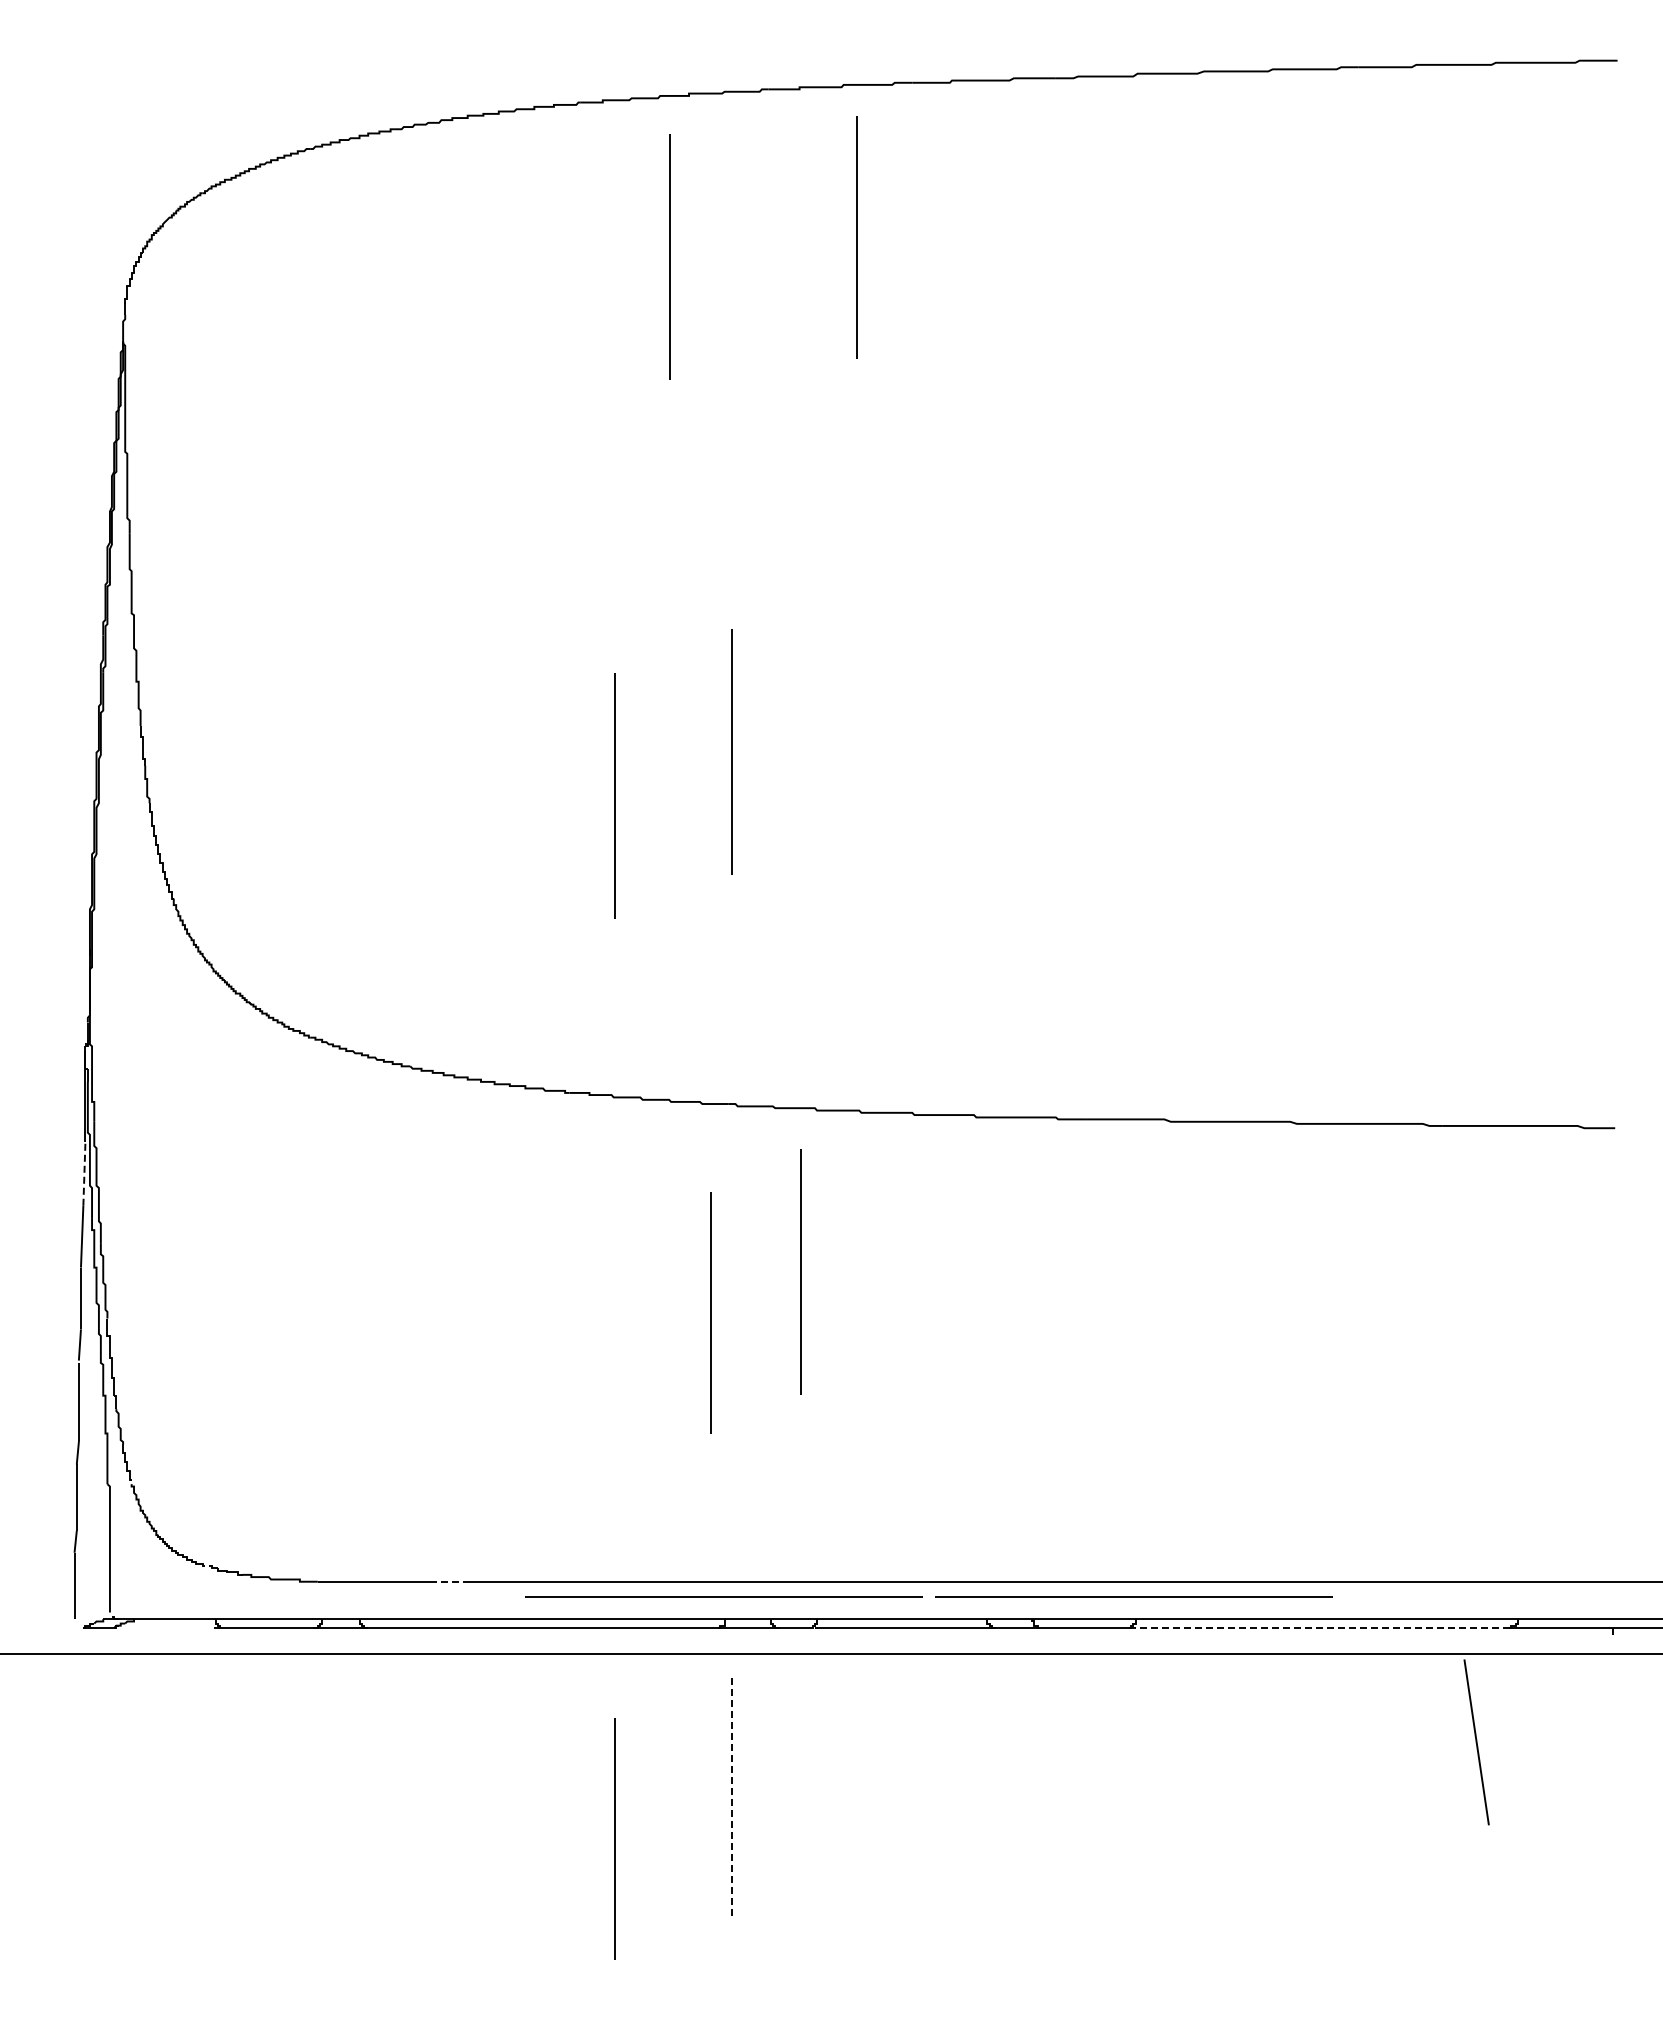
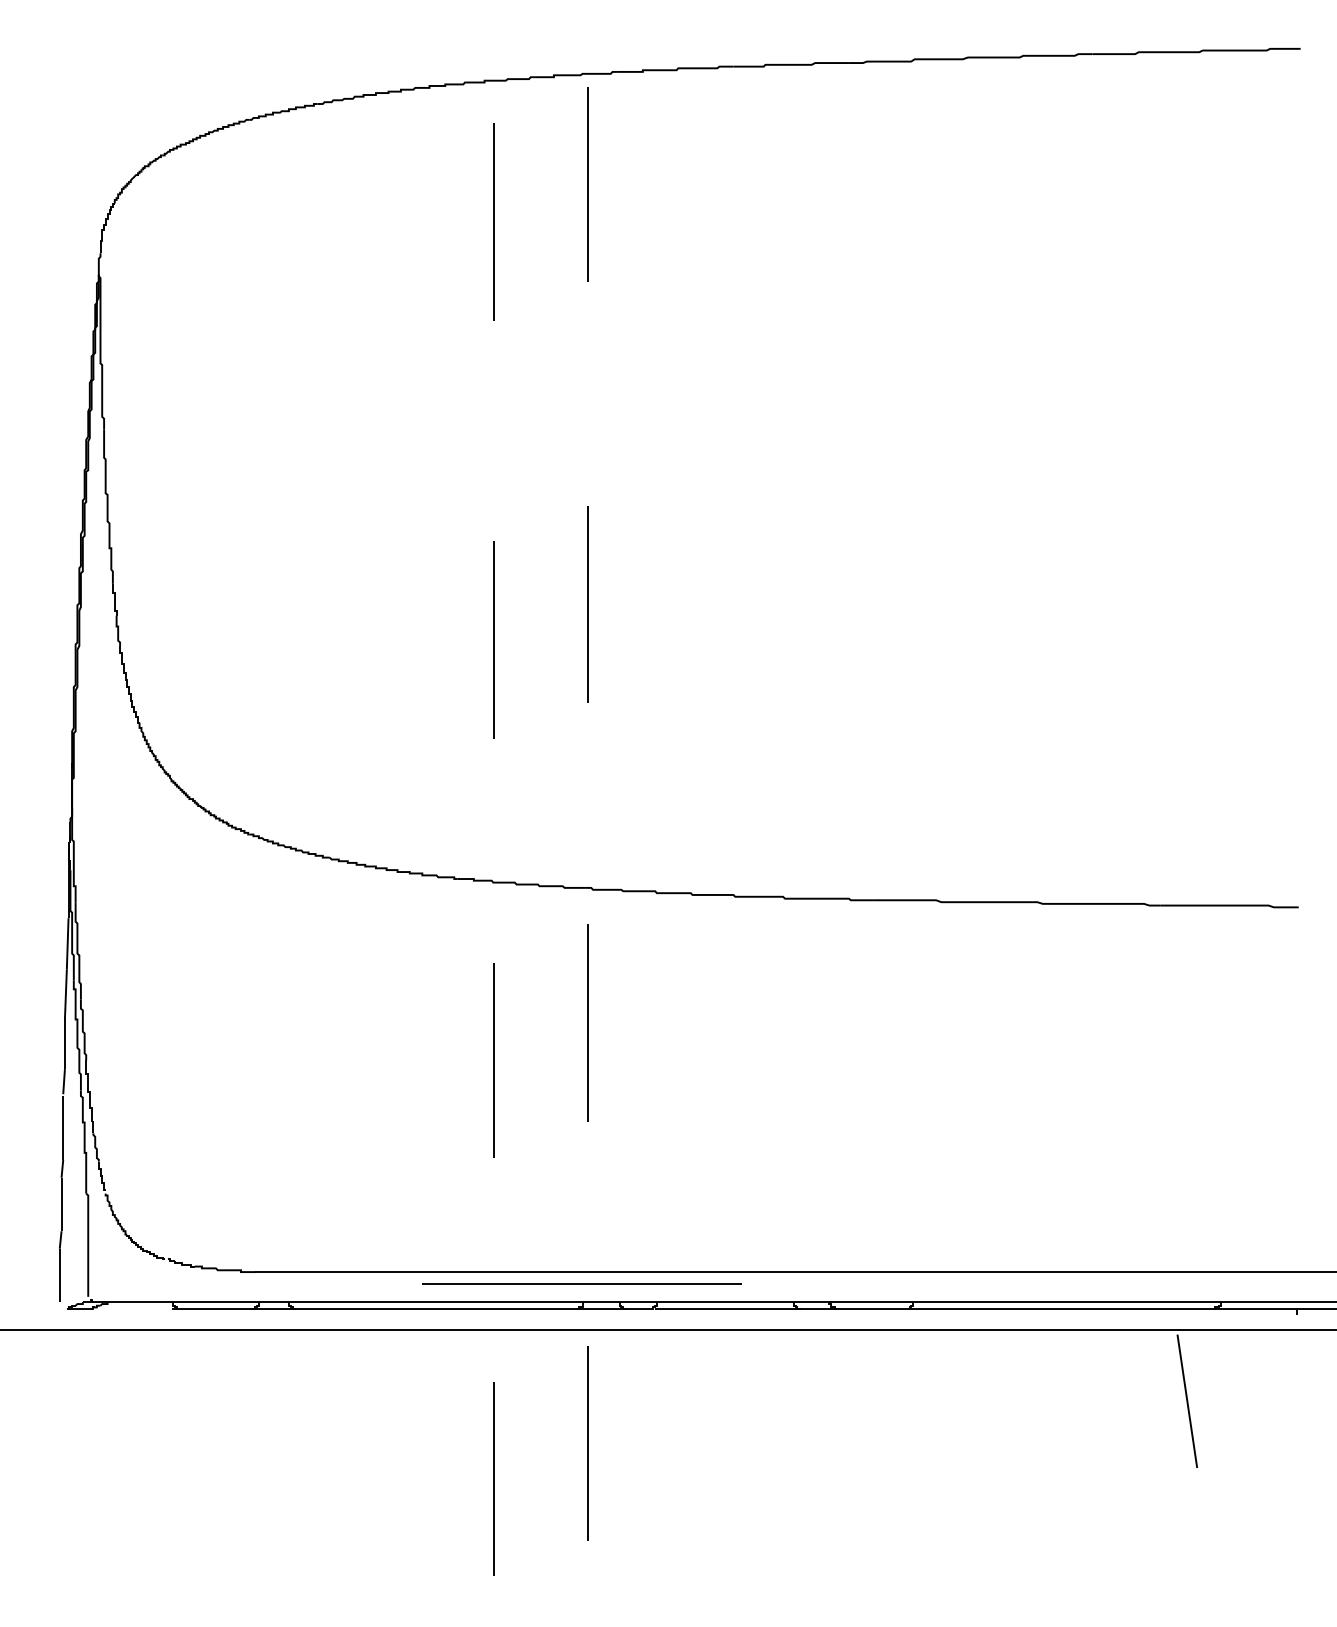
line: (856, 237) -> (588, 184), moved
line: (669, 256) -> (493, 221), moved
line: (84, 1173) -> (67, 943), dashed -> solid
line: (800, 1271) -> (588, 1022), moved
line: (710, 1312) -> (493, 1060), moved
line: (448, 1581) -> (360, 1271), dashed -> solid
line: (1133, 1596) -> (911, 1283), removed
line: (1317, 1628) -> (1059, 1309), dashed -> solid
line: (731, 1794) -> (588, 1443), dashed -> solid

